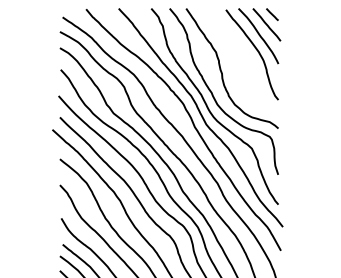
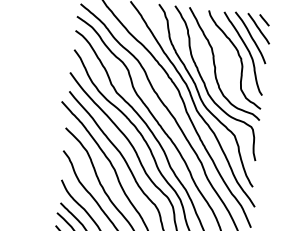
curve: (246, 57) -> (238, 55), added

